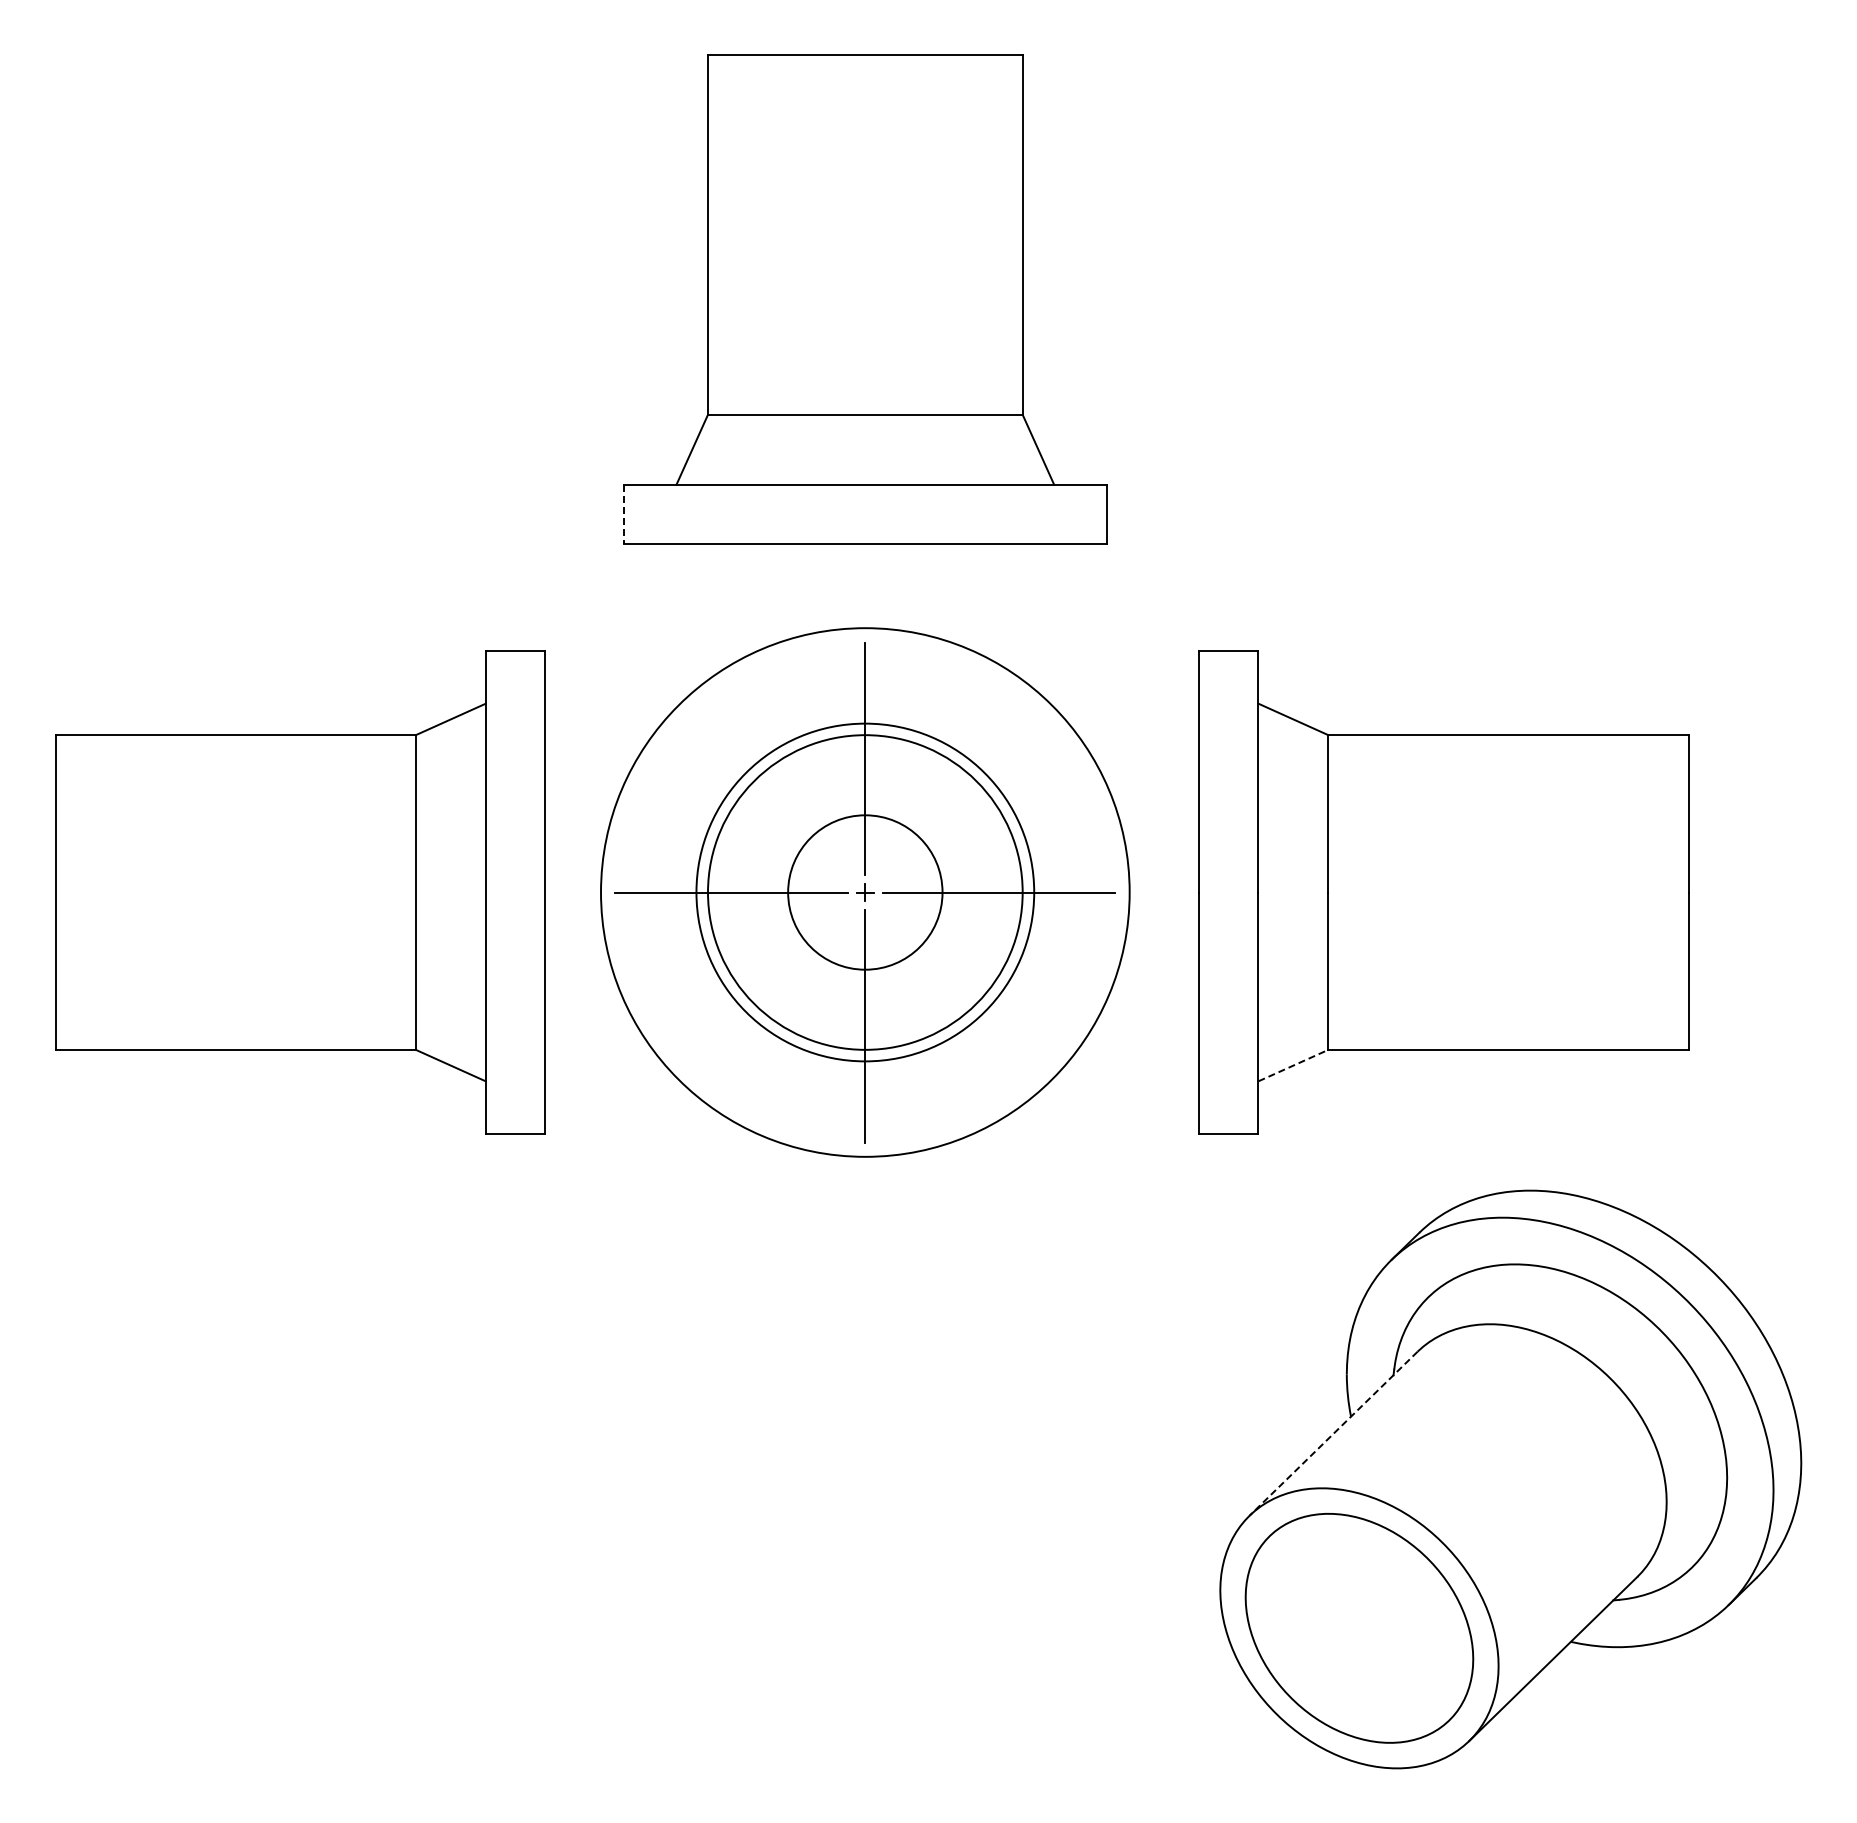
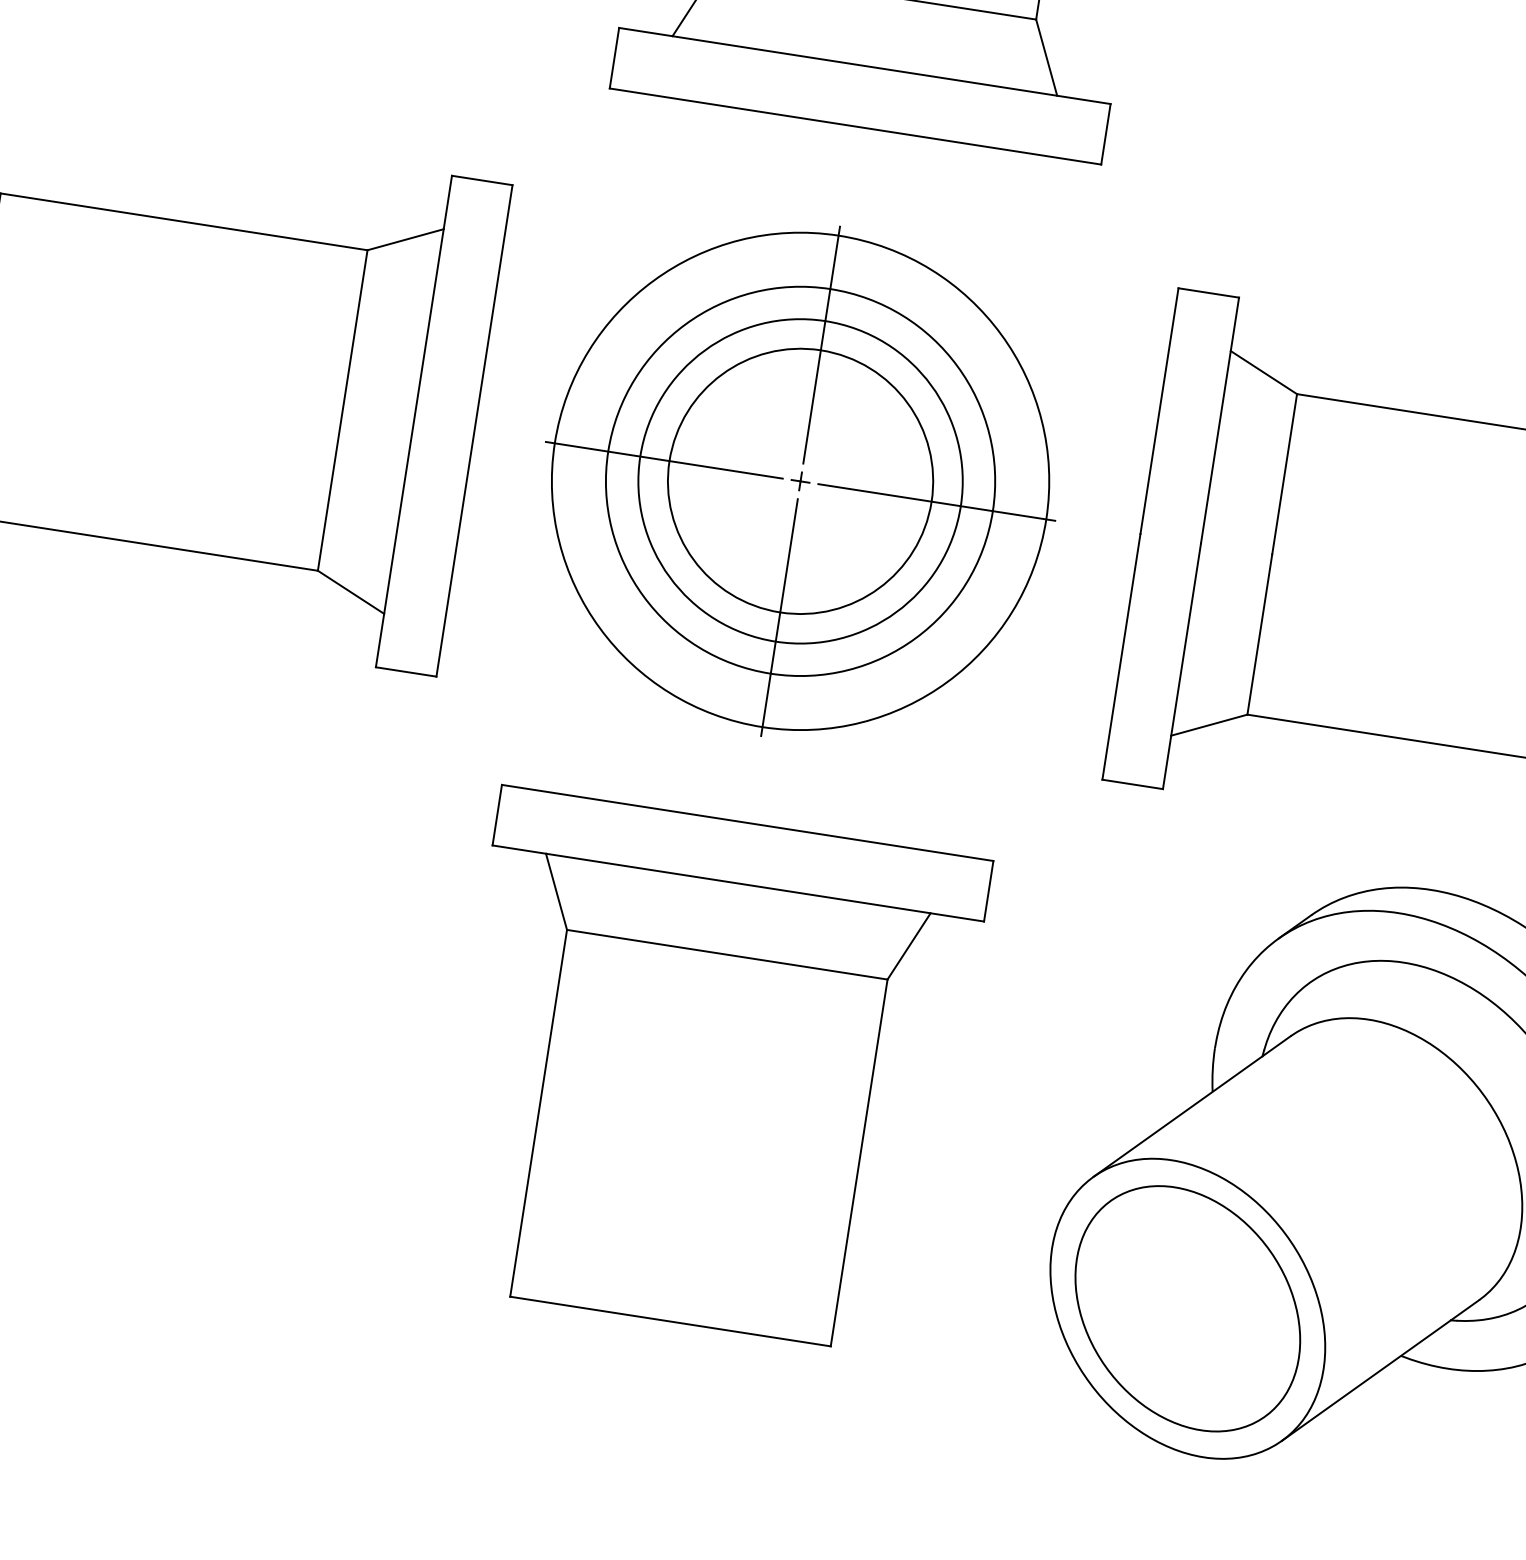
line: (624, 514) -> (614, 58), dashed -> solid
circle: (865, 892) -> (800, 481), size x0.71
circle: (865, 892) -> (800, 481), size x1.43
circle: (865, 892) -> (800, 481), size x1.67
line: (1293, 1065) -> (1209, 725), dashed -> solid
line: (1333, 1434) -> (1191, 1107), dashed -> solid
part: (865, 1472) -> (709, 1072), added

